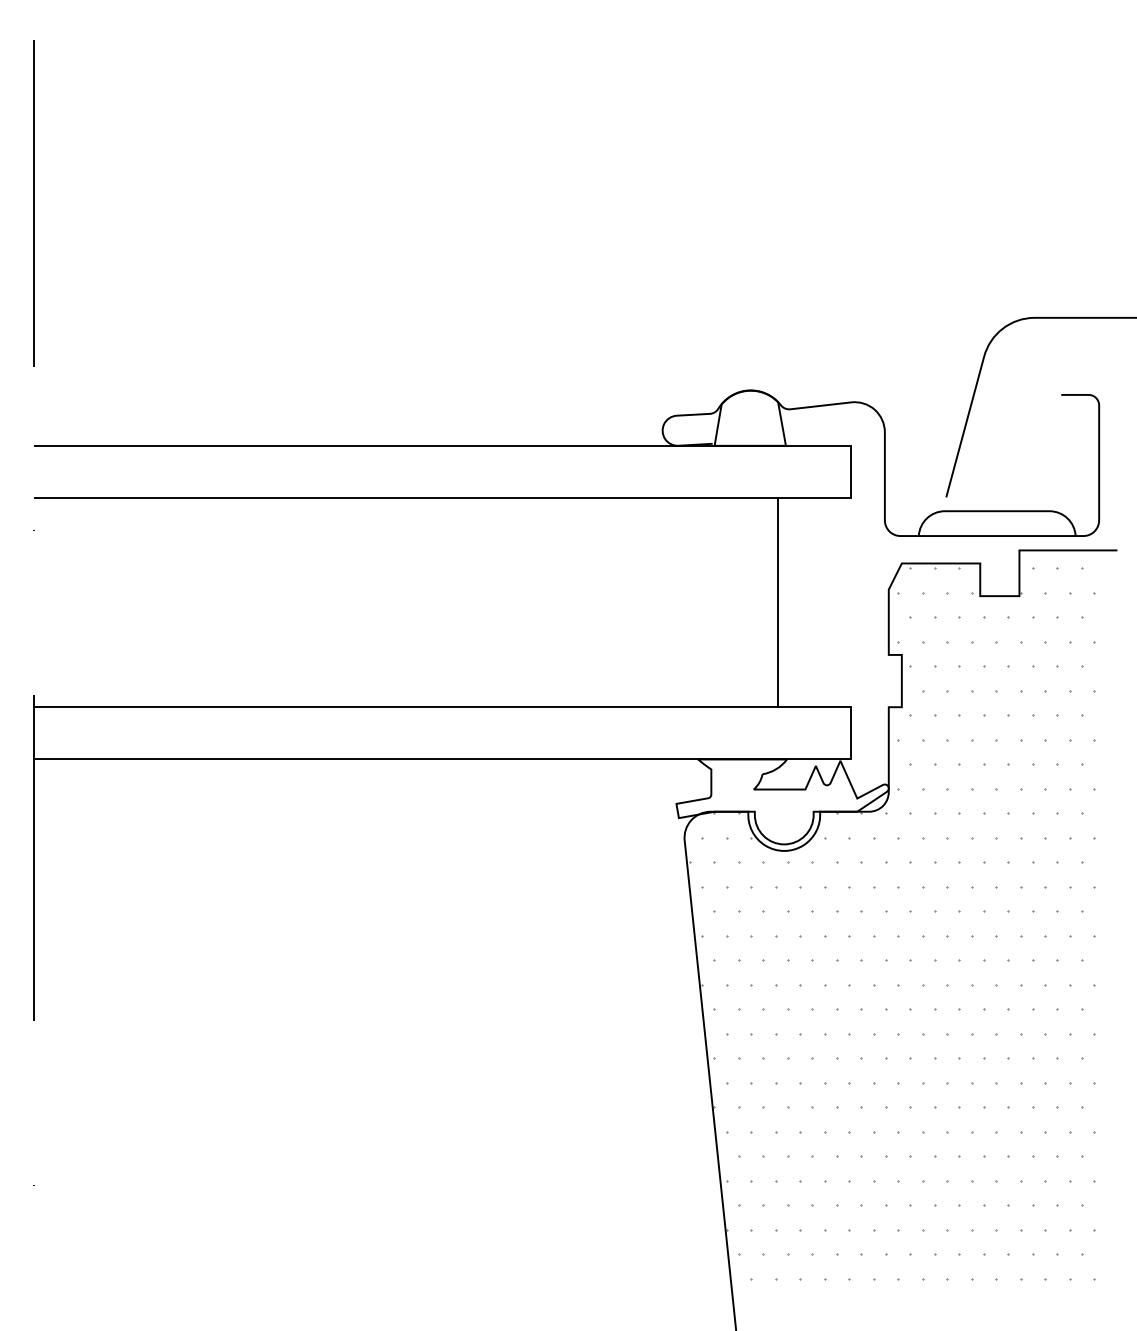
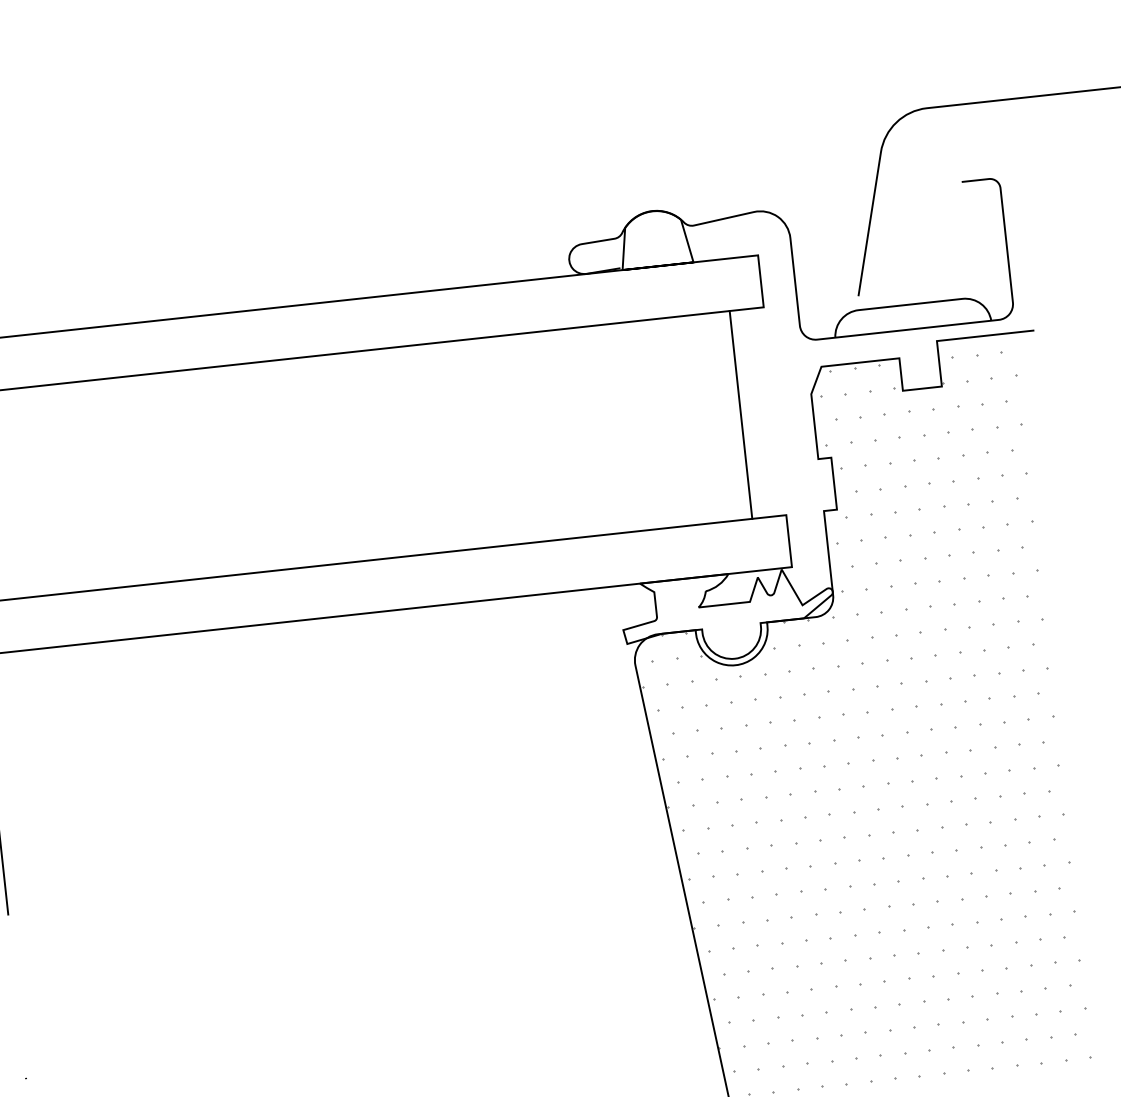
line: (777, 602) -> (740, 414), moved

